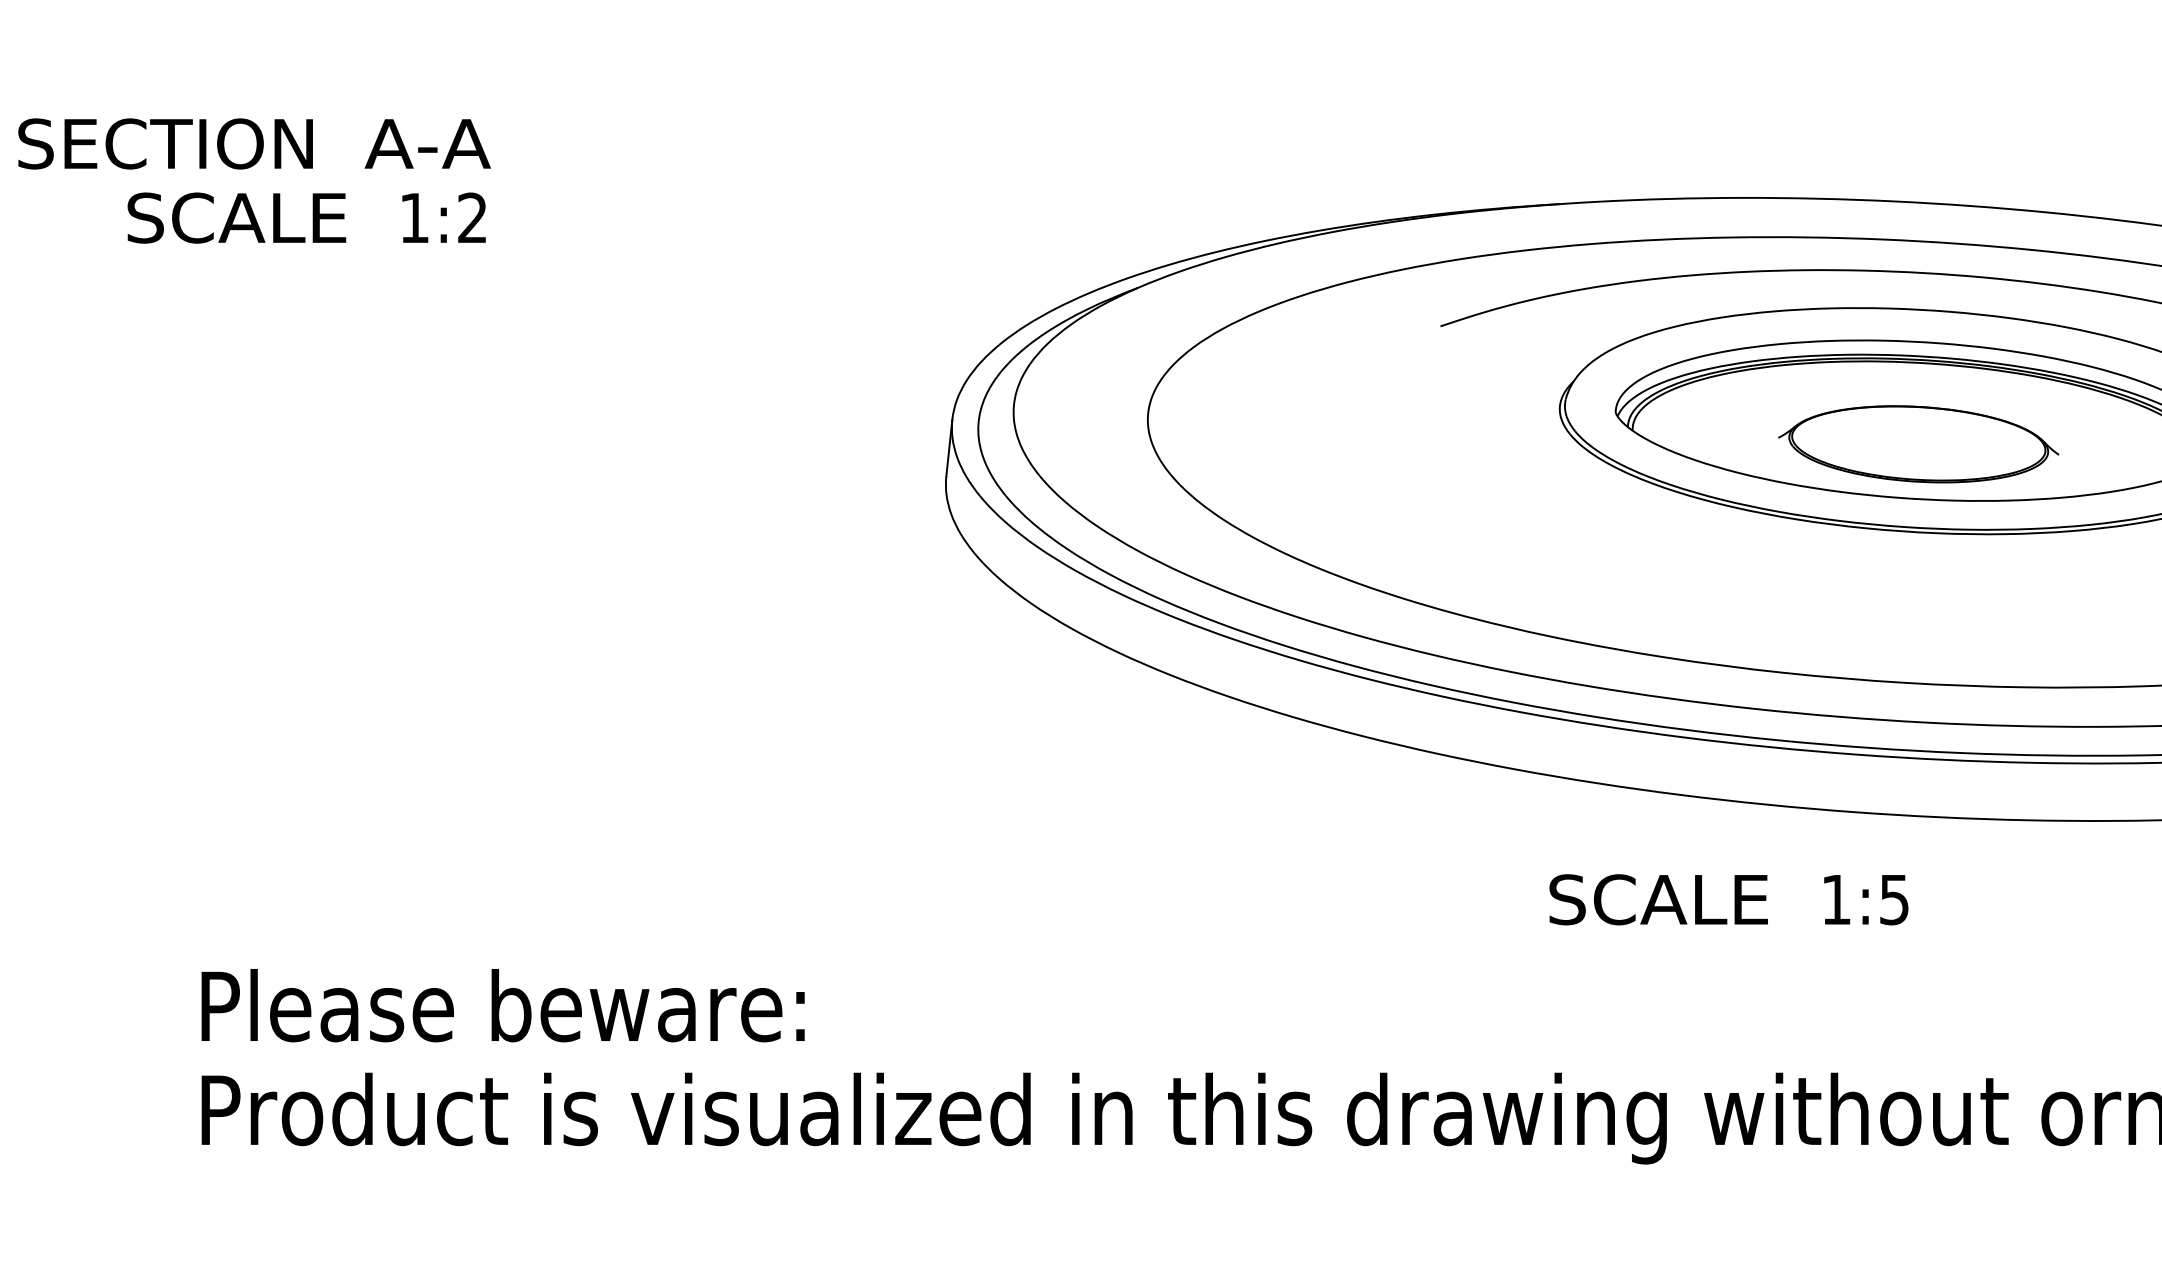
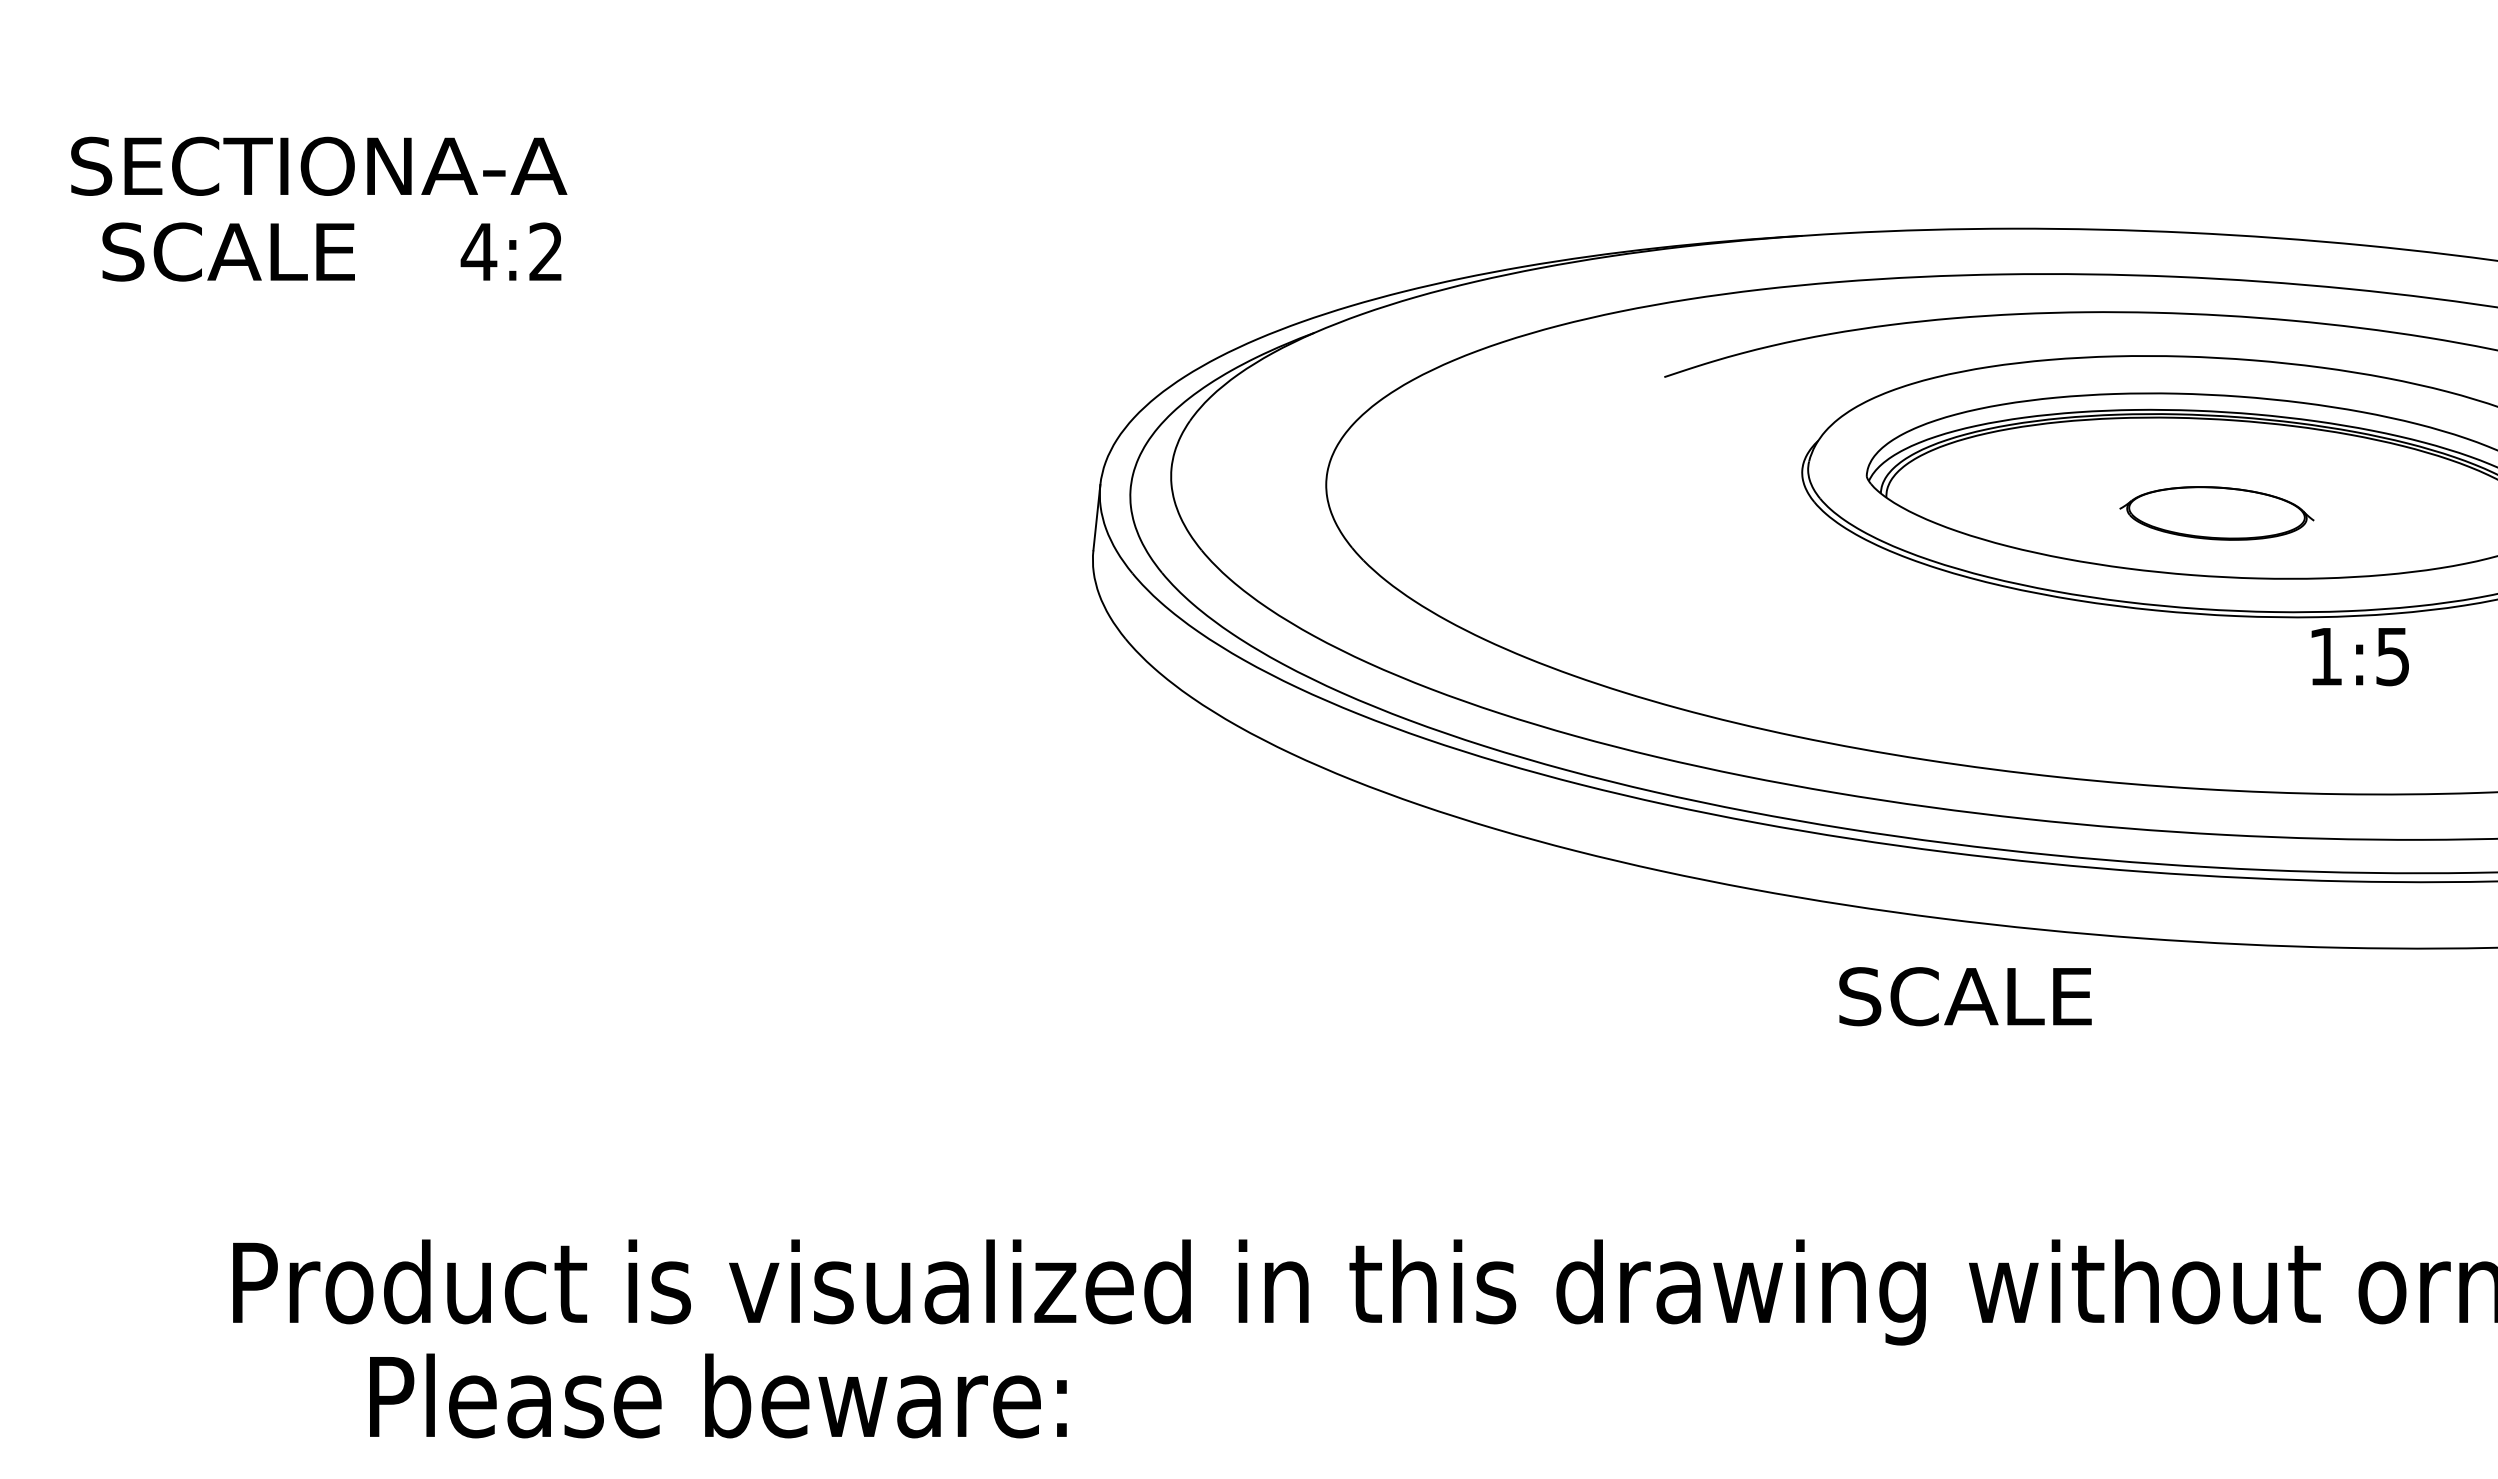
text: (165, 143) -> (241, 165), moved
text: (236, 217) -> (228, 251), moved
text: (414, 217) -> (478, 251), 1:2 -> 4:2
part: (1918, 444) -> (2216, 513), size x0.6
text: (1658, 899) -> (1965, 996), moved
text: (1865, 900) -> (2359, 657), moved
text: (503, 1005) -> (718, 1395), moved

